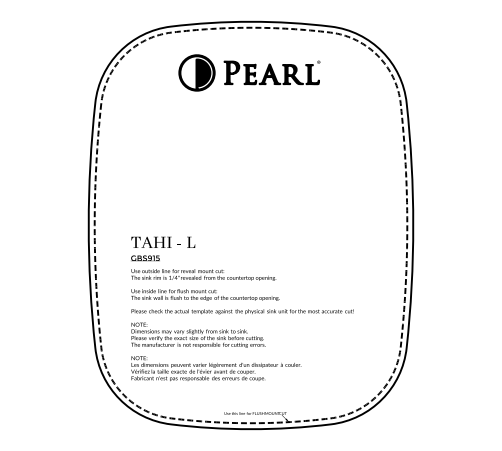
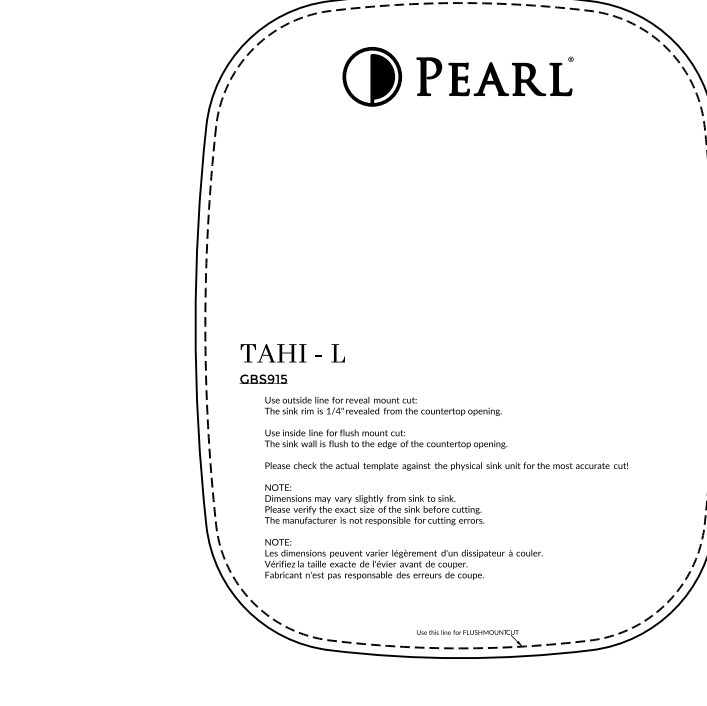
text: (163, 248) -> (293, 363), moved

